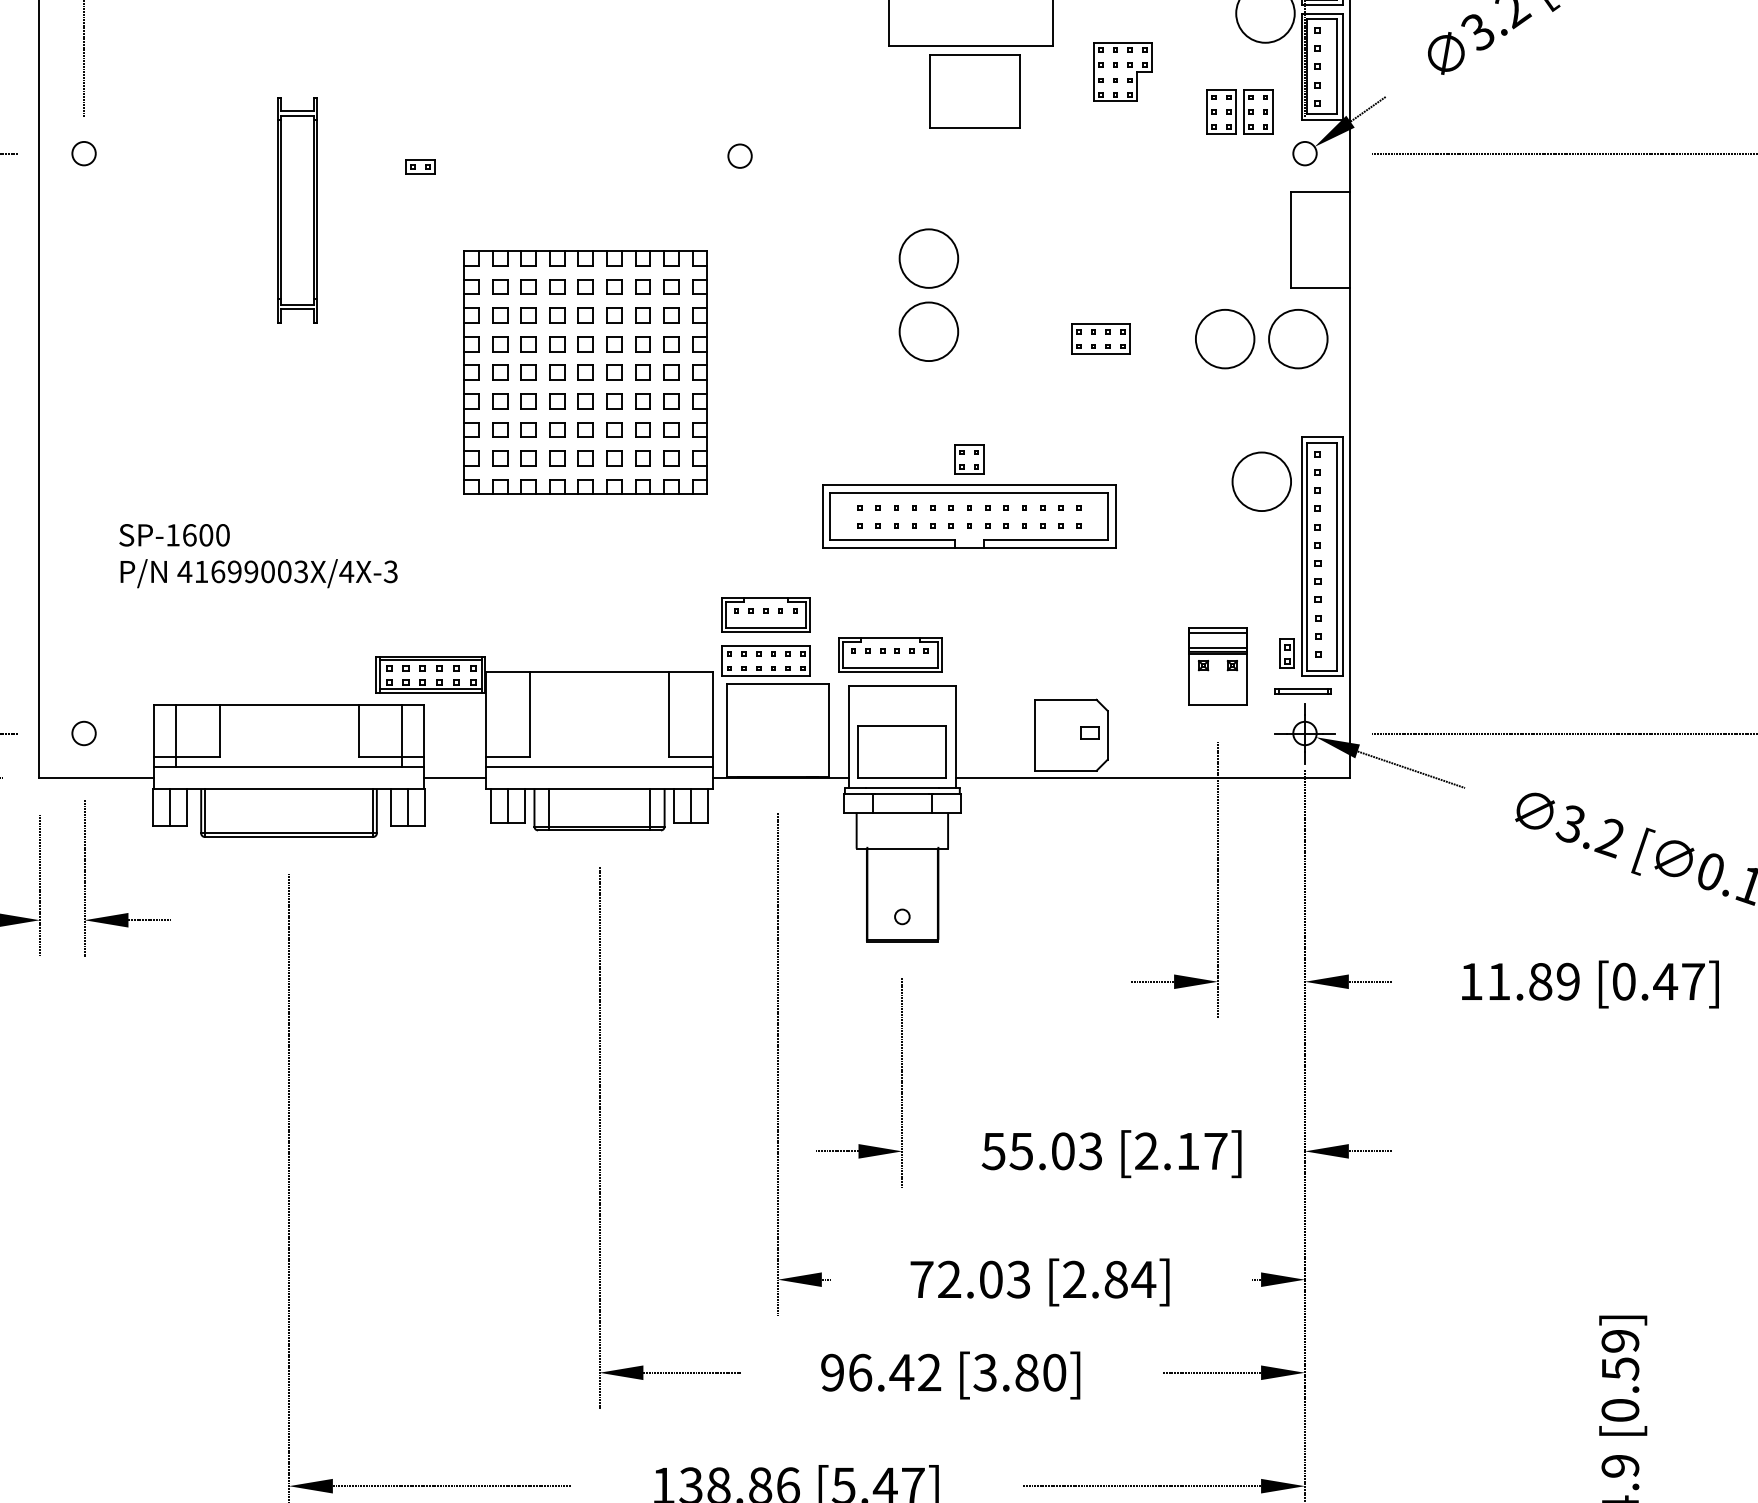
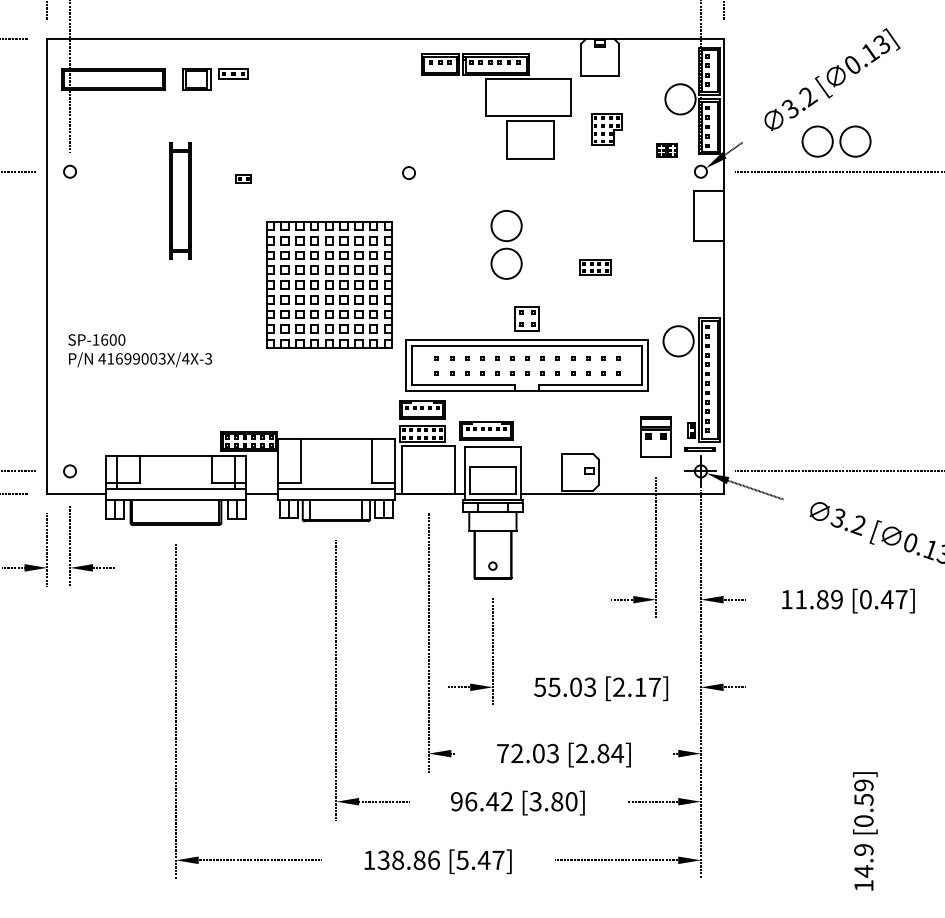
part: (1238, 112) -> (666, 150), size x0.6
part: (1261, 338) -> (836, 141), moved
part: (969, 495) -> (527, 348), size x1.6
text: (257, 555) -> (139, 350), moved

